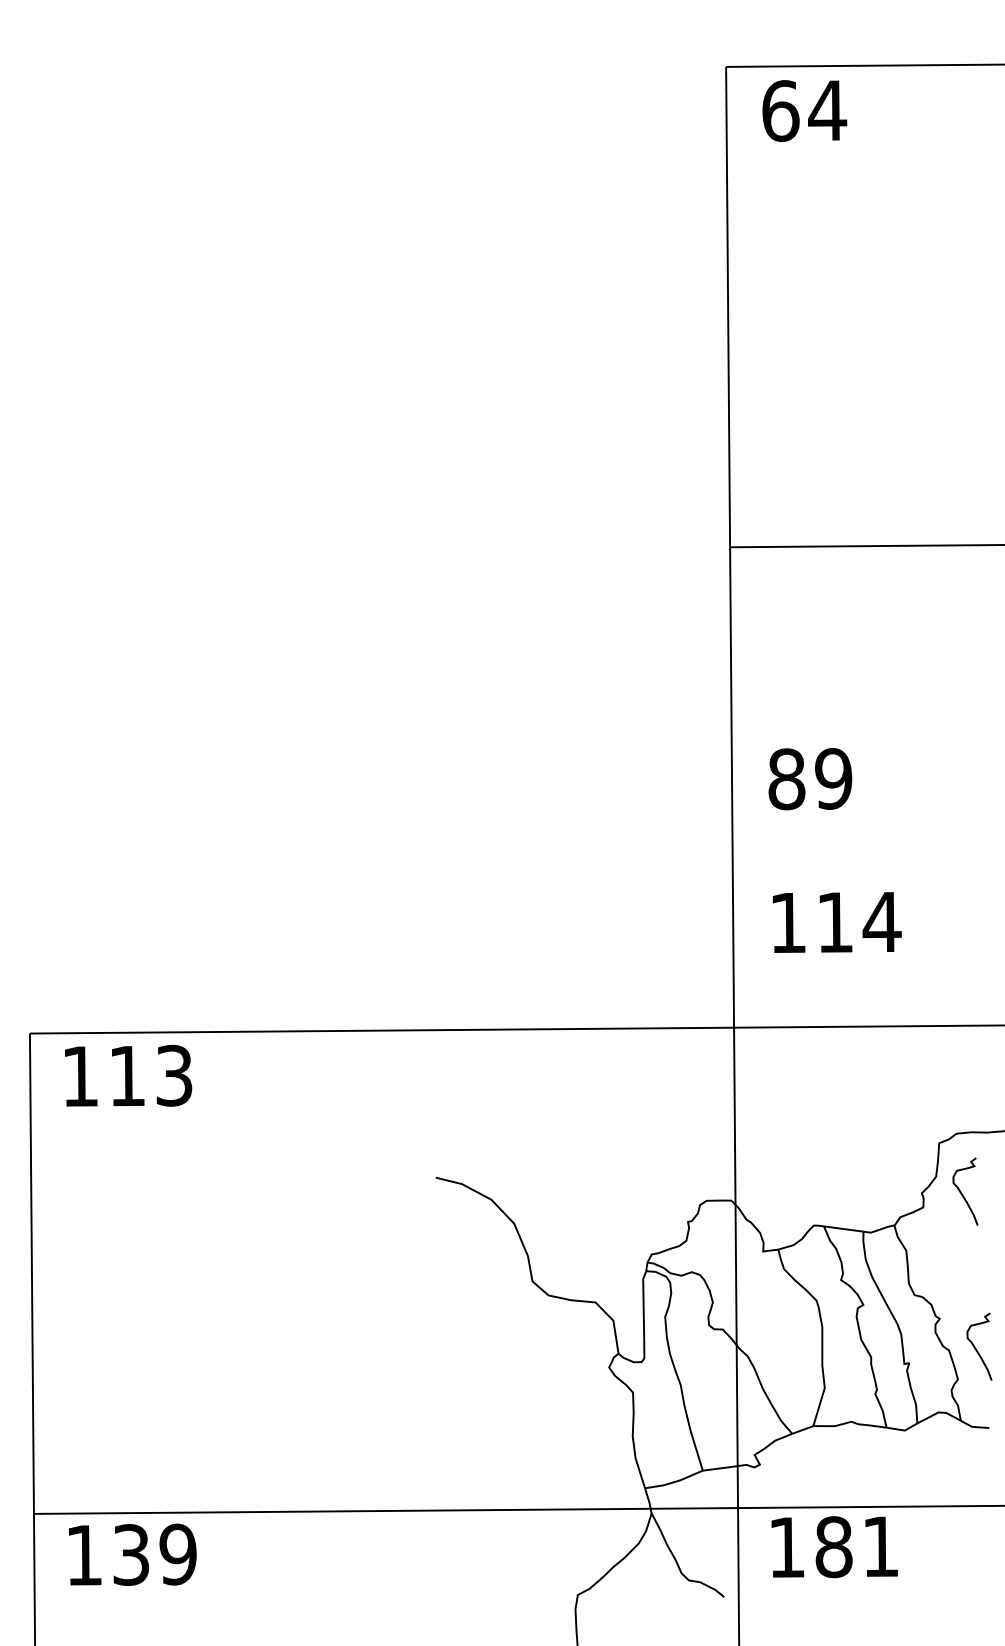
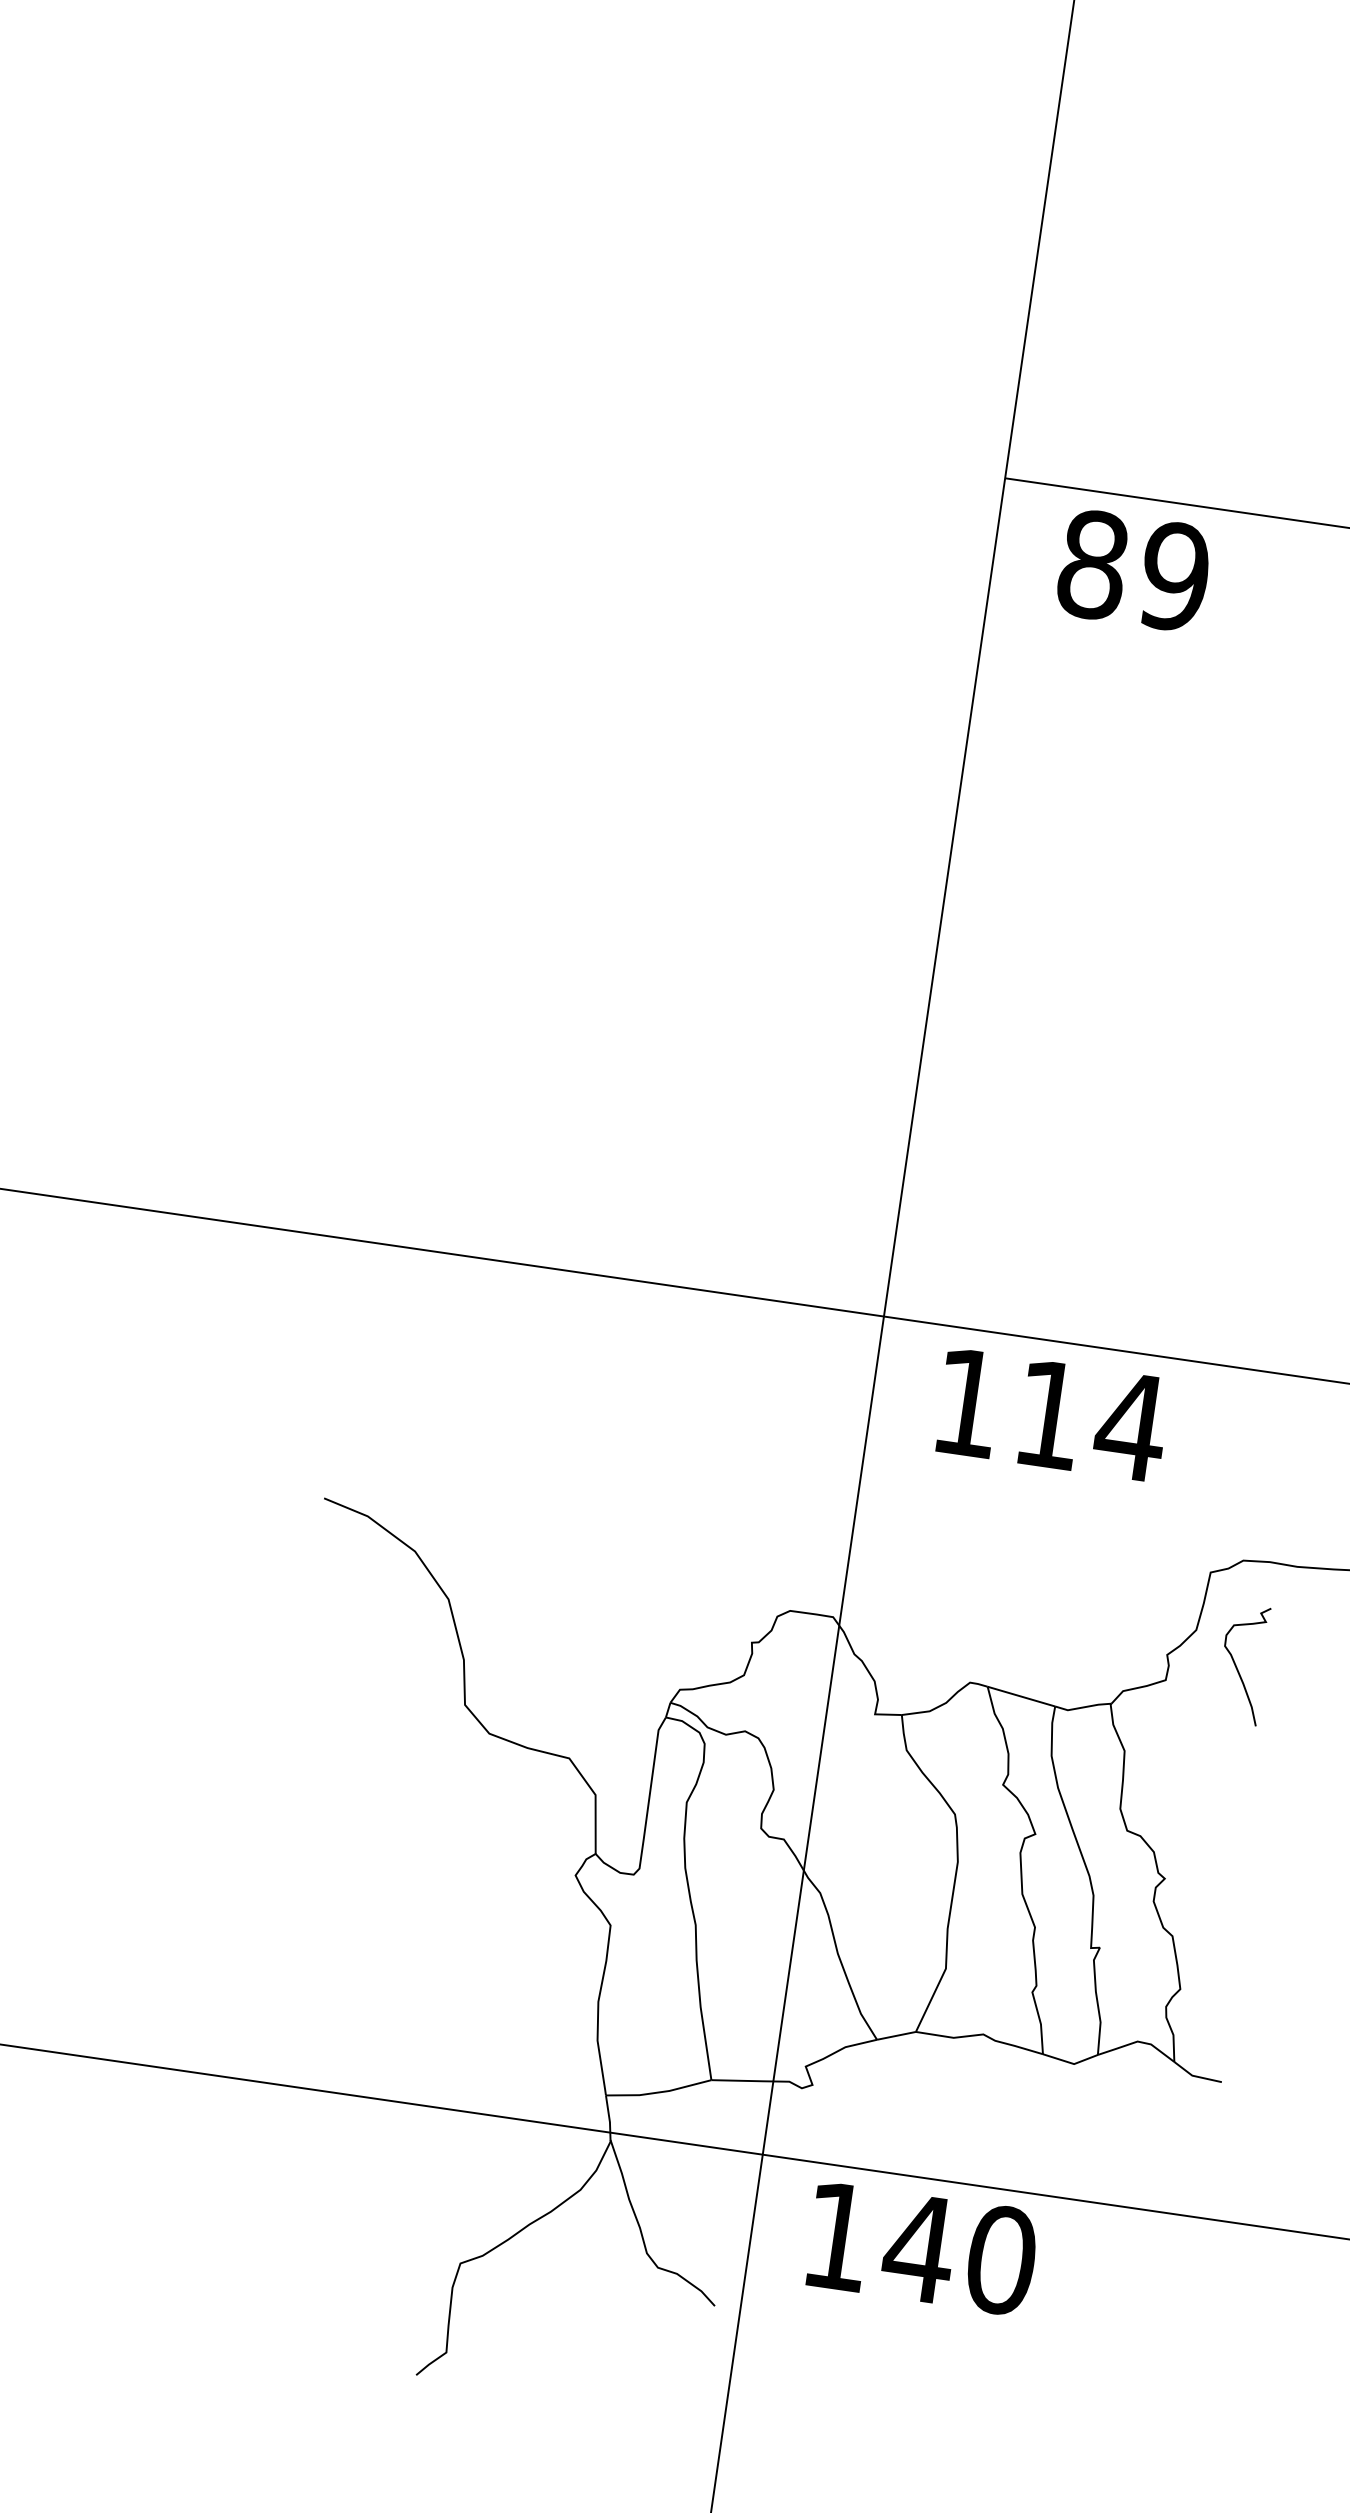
text: (810, 779) -> (1134, 571), moved
text: (836, 922) -> (1051, 1414), moved
curve: (976, 1348) -> (1220, 1940), removed
text: (856, 1546) -> (958, 2253), 181 -> 140

